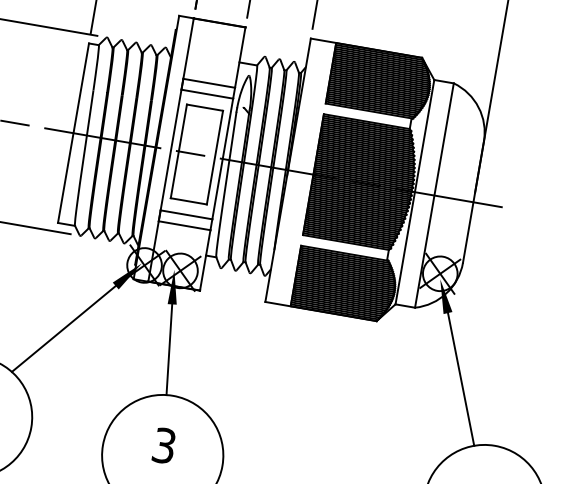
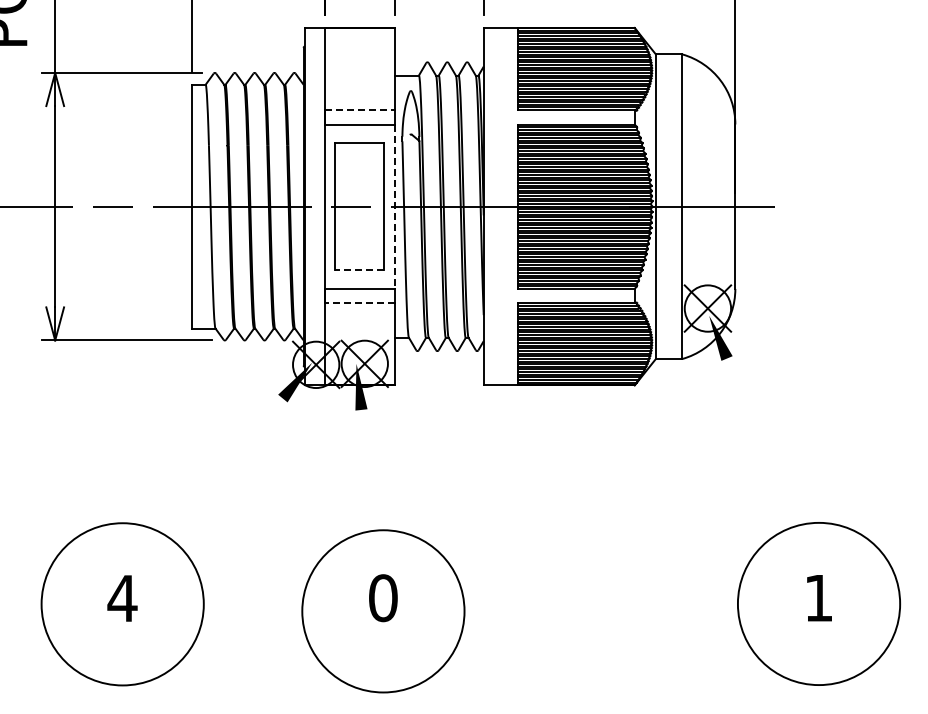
line: (209, 83) -> (360, 110), solid -> dashed
line: (223, 158) -> (395, 206), solid -> dashed
line: (188, 201) -> (359, 270), solid -> dashed
line: (184, 225) -> (359, 303), solid -> dashed
line: (63, 328) -> (223, 466), removed
line: (169, 349) -> (367, 469), removed
line: (461, 379) -> (759, 442), removed
text: (164, 446) -> (383, 598), 3 -> 0

